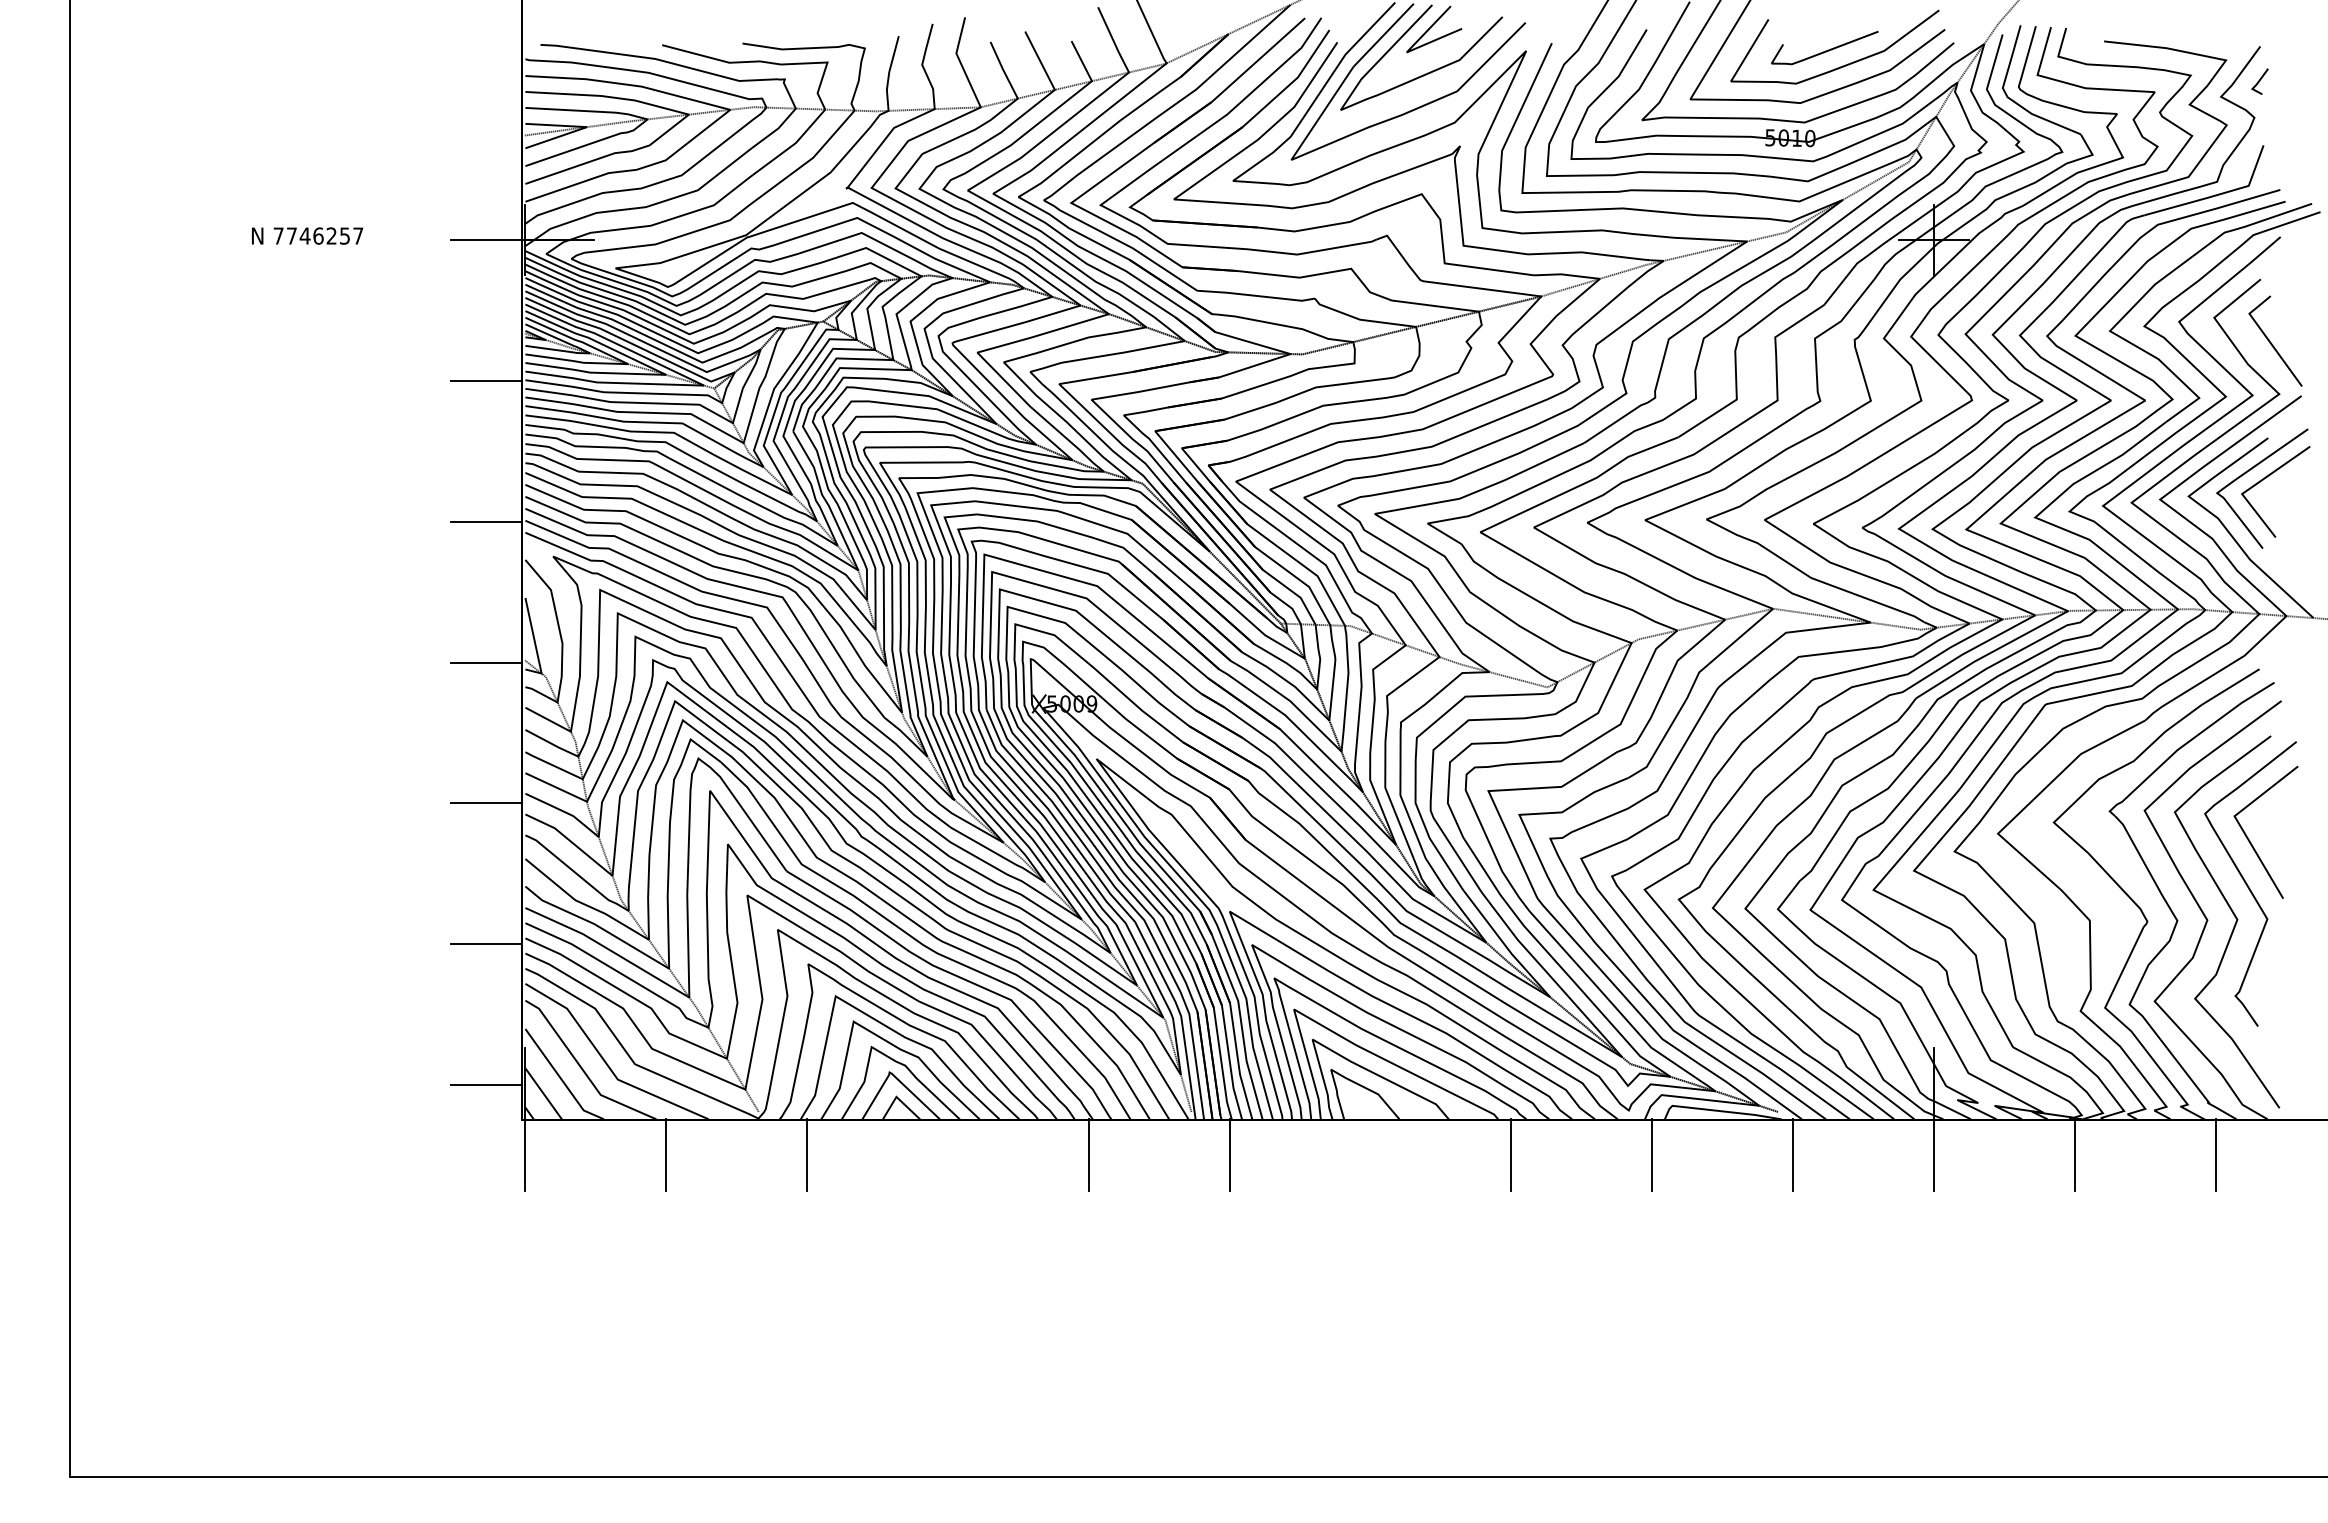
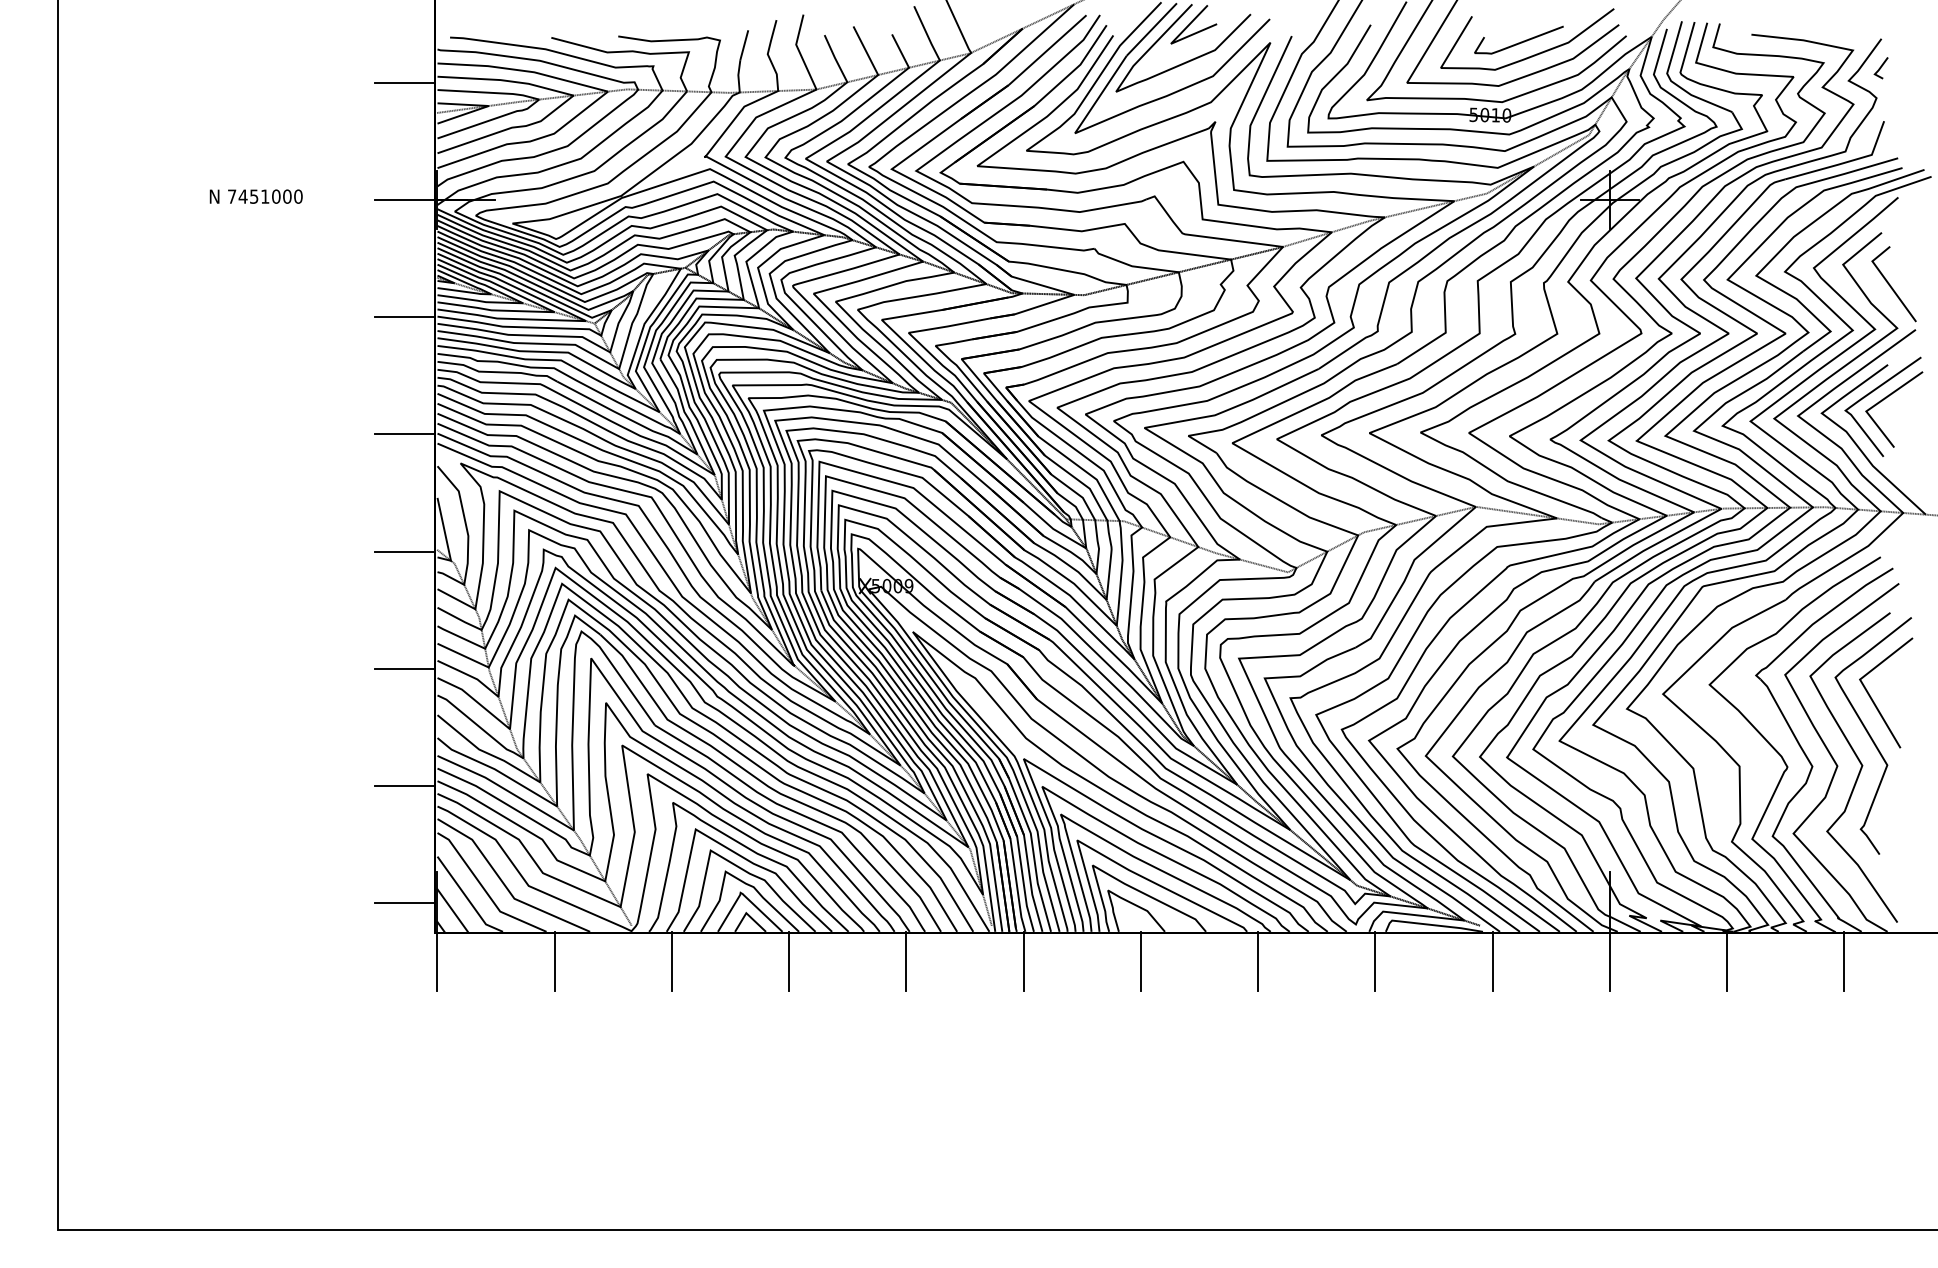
line: (486, 99) -> (405, 83), added
text: (324, 235) -> (270, 196), 7746257 -> 7451000
line: (947, 1154) -> (788, 961), added
line: (1370, 1154) -> (1140, 961), added

